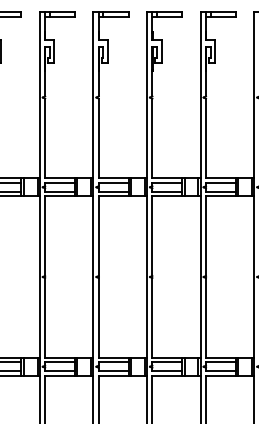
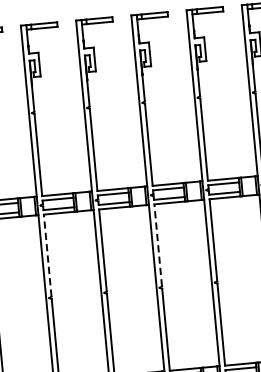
line: (45, 236) -> (48, 256), solid -> dashed
line: (152, 236) -> (158, 245), solid -> dashed

